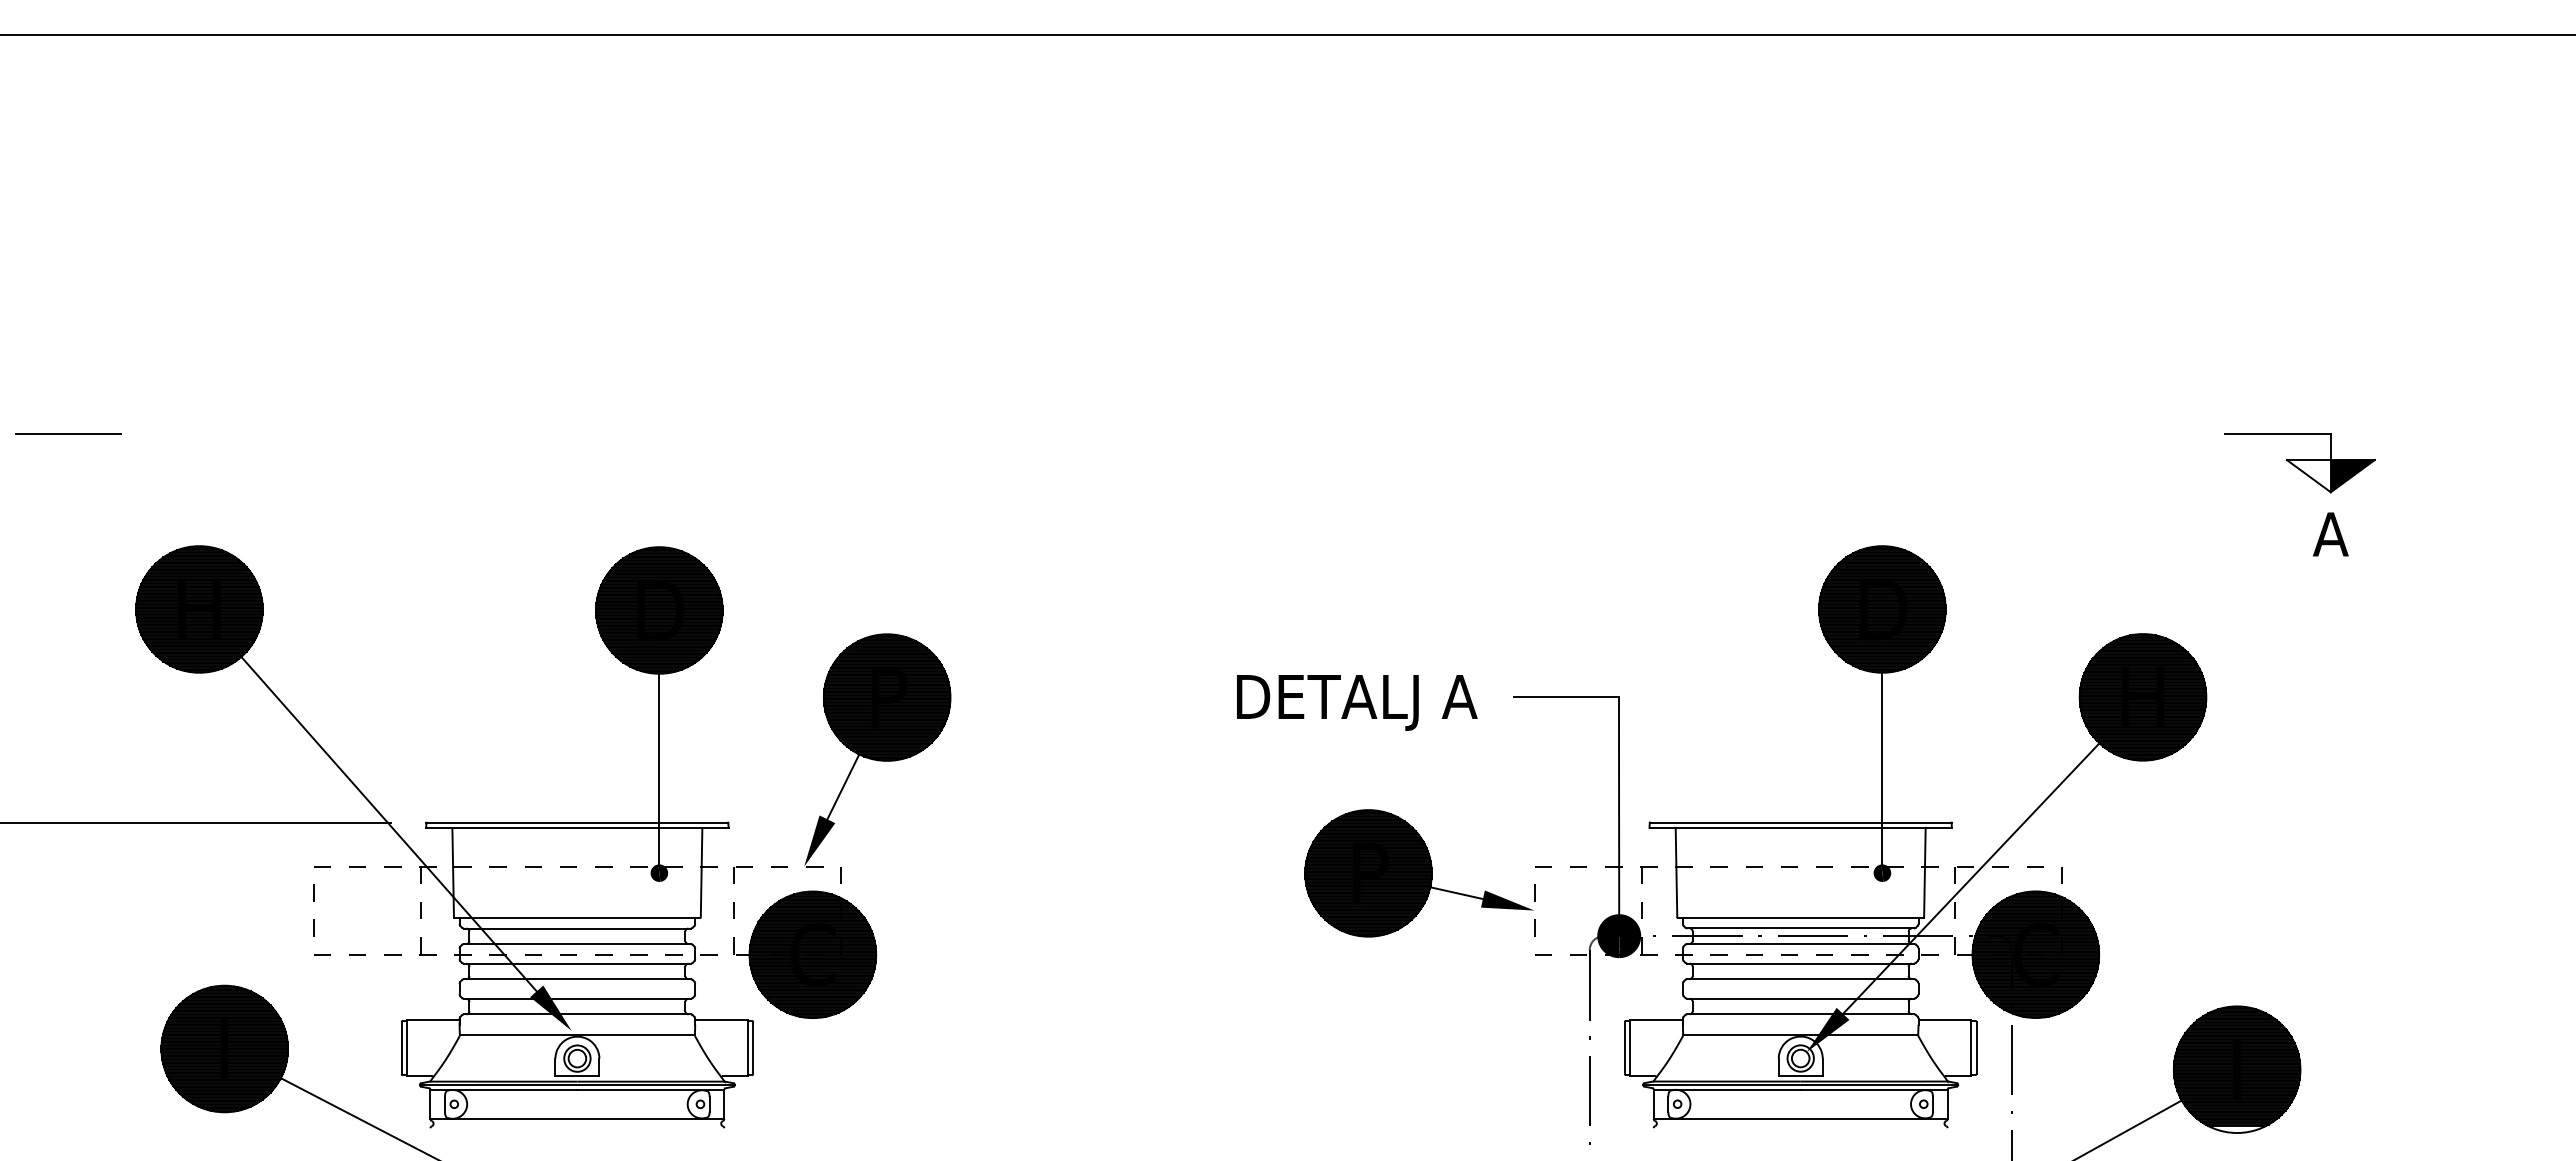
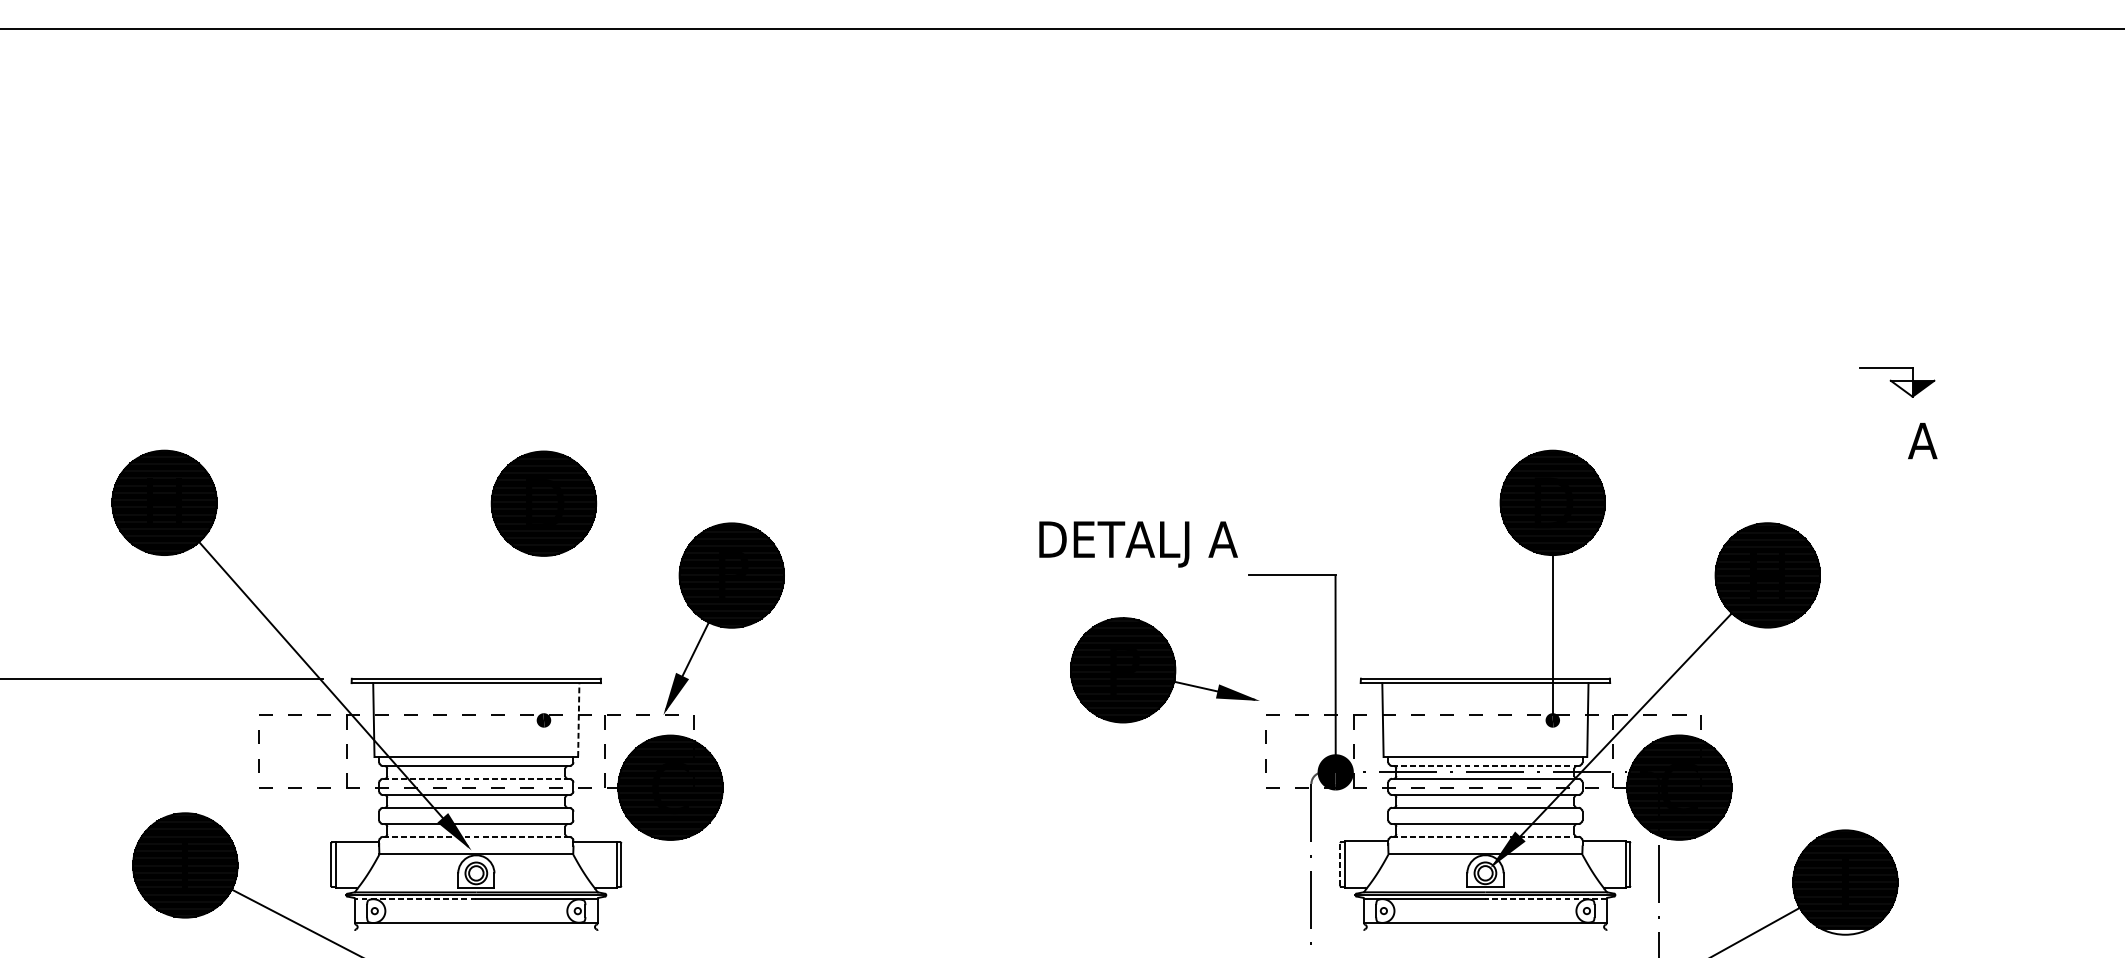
line: (68, 433) -> (56, 357), removed
part: (2299, 463) -> (1896, 382), size x0.6
text: (1357, 702) -> (1138, 544), moved
line: (659, 769) -> (544, 634), removed
line: (701, 872) -> (578, 719), solid -> dashed
part: (1418, 873) -> (1164, 670), moved
line: (1801, 928) -> (1486, 766), solid -> dashed
line: (577, 944) -> (476, 779), solid -> dashed
line: (577, 1014) -> (476, 837), solid -> dashed
line: (1801, 1014) -> (1486, 837), solid -> dashed
line: (1624, 1047) -> (1340, 864), solid -> dashed
line: (503, 1089) -> (415, 898), solid -> dashed
line: (1873, 1089) -> (1545, 898), solid -> dashed

